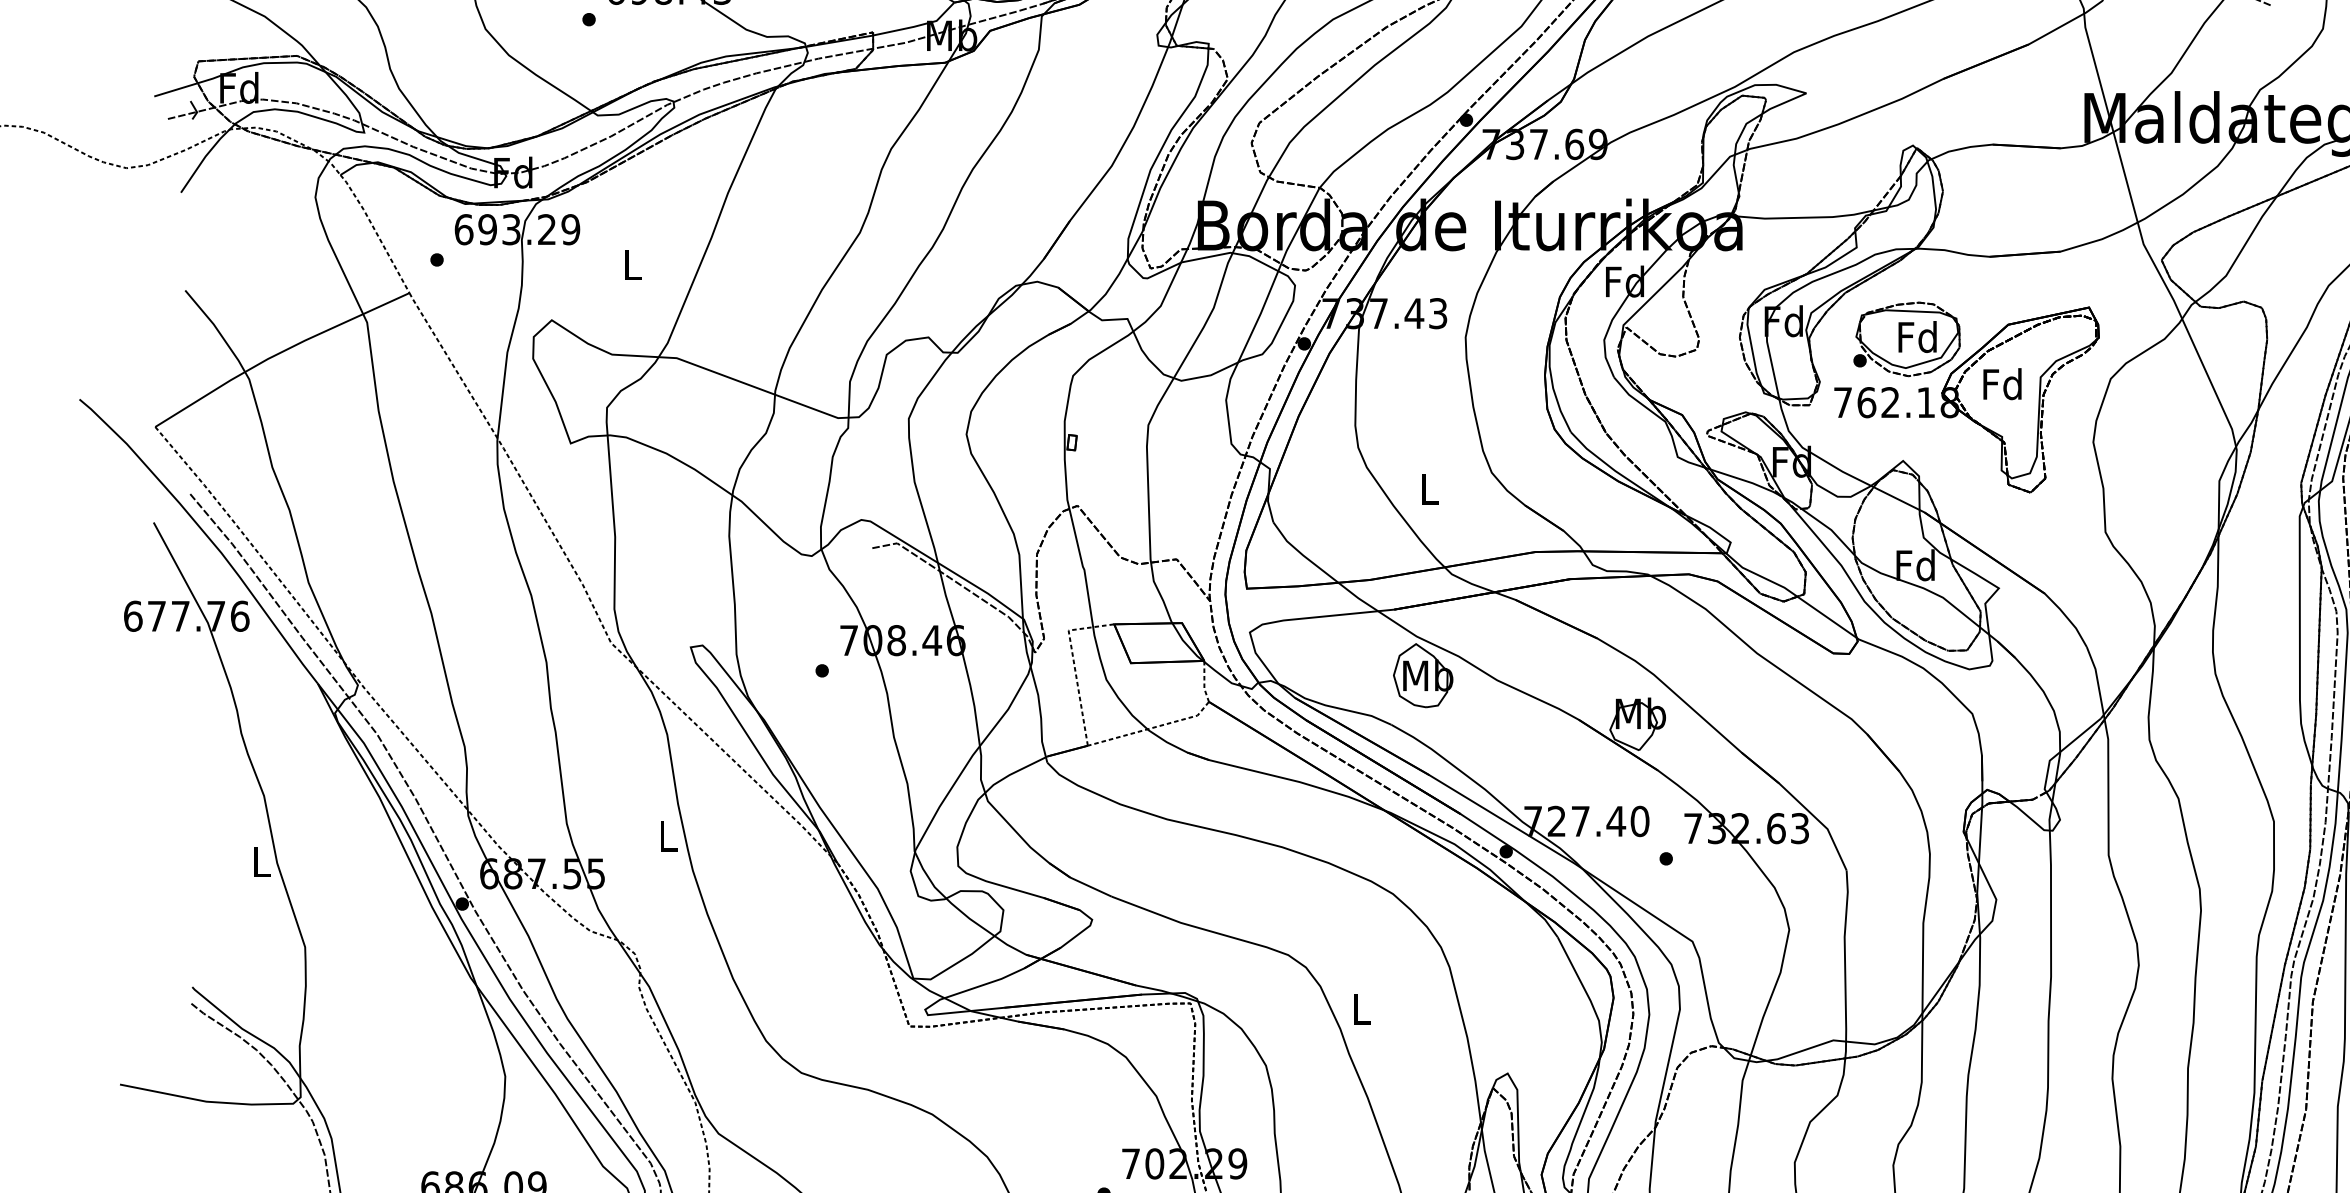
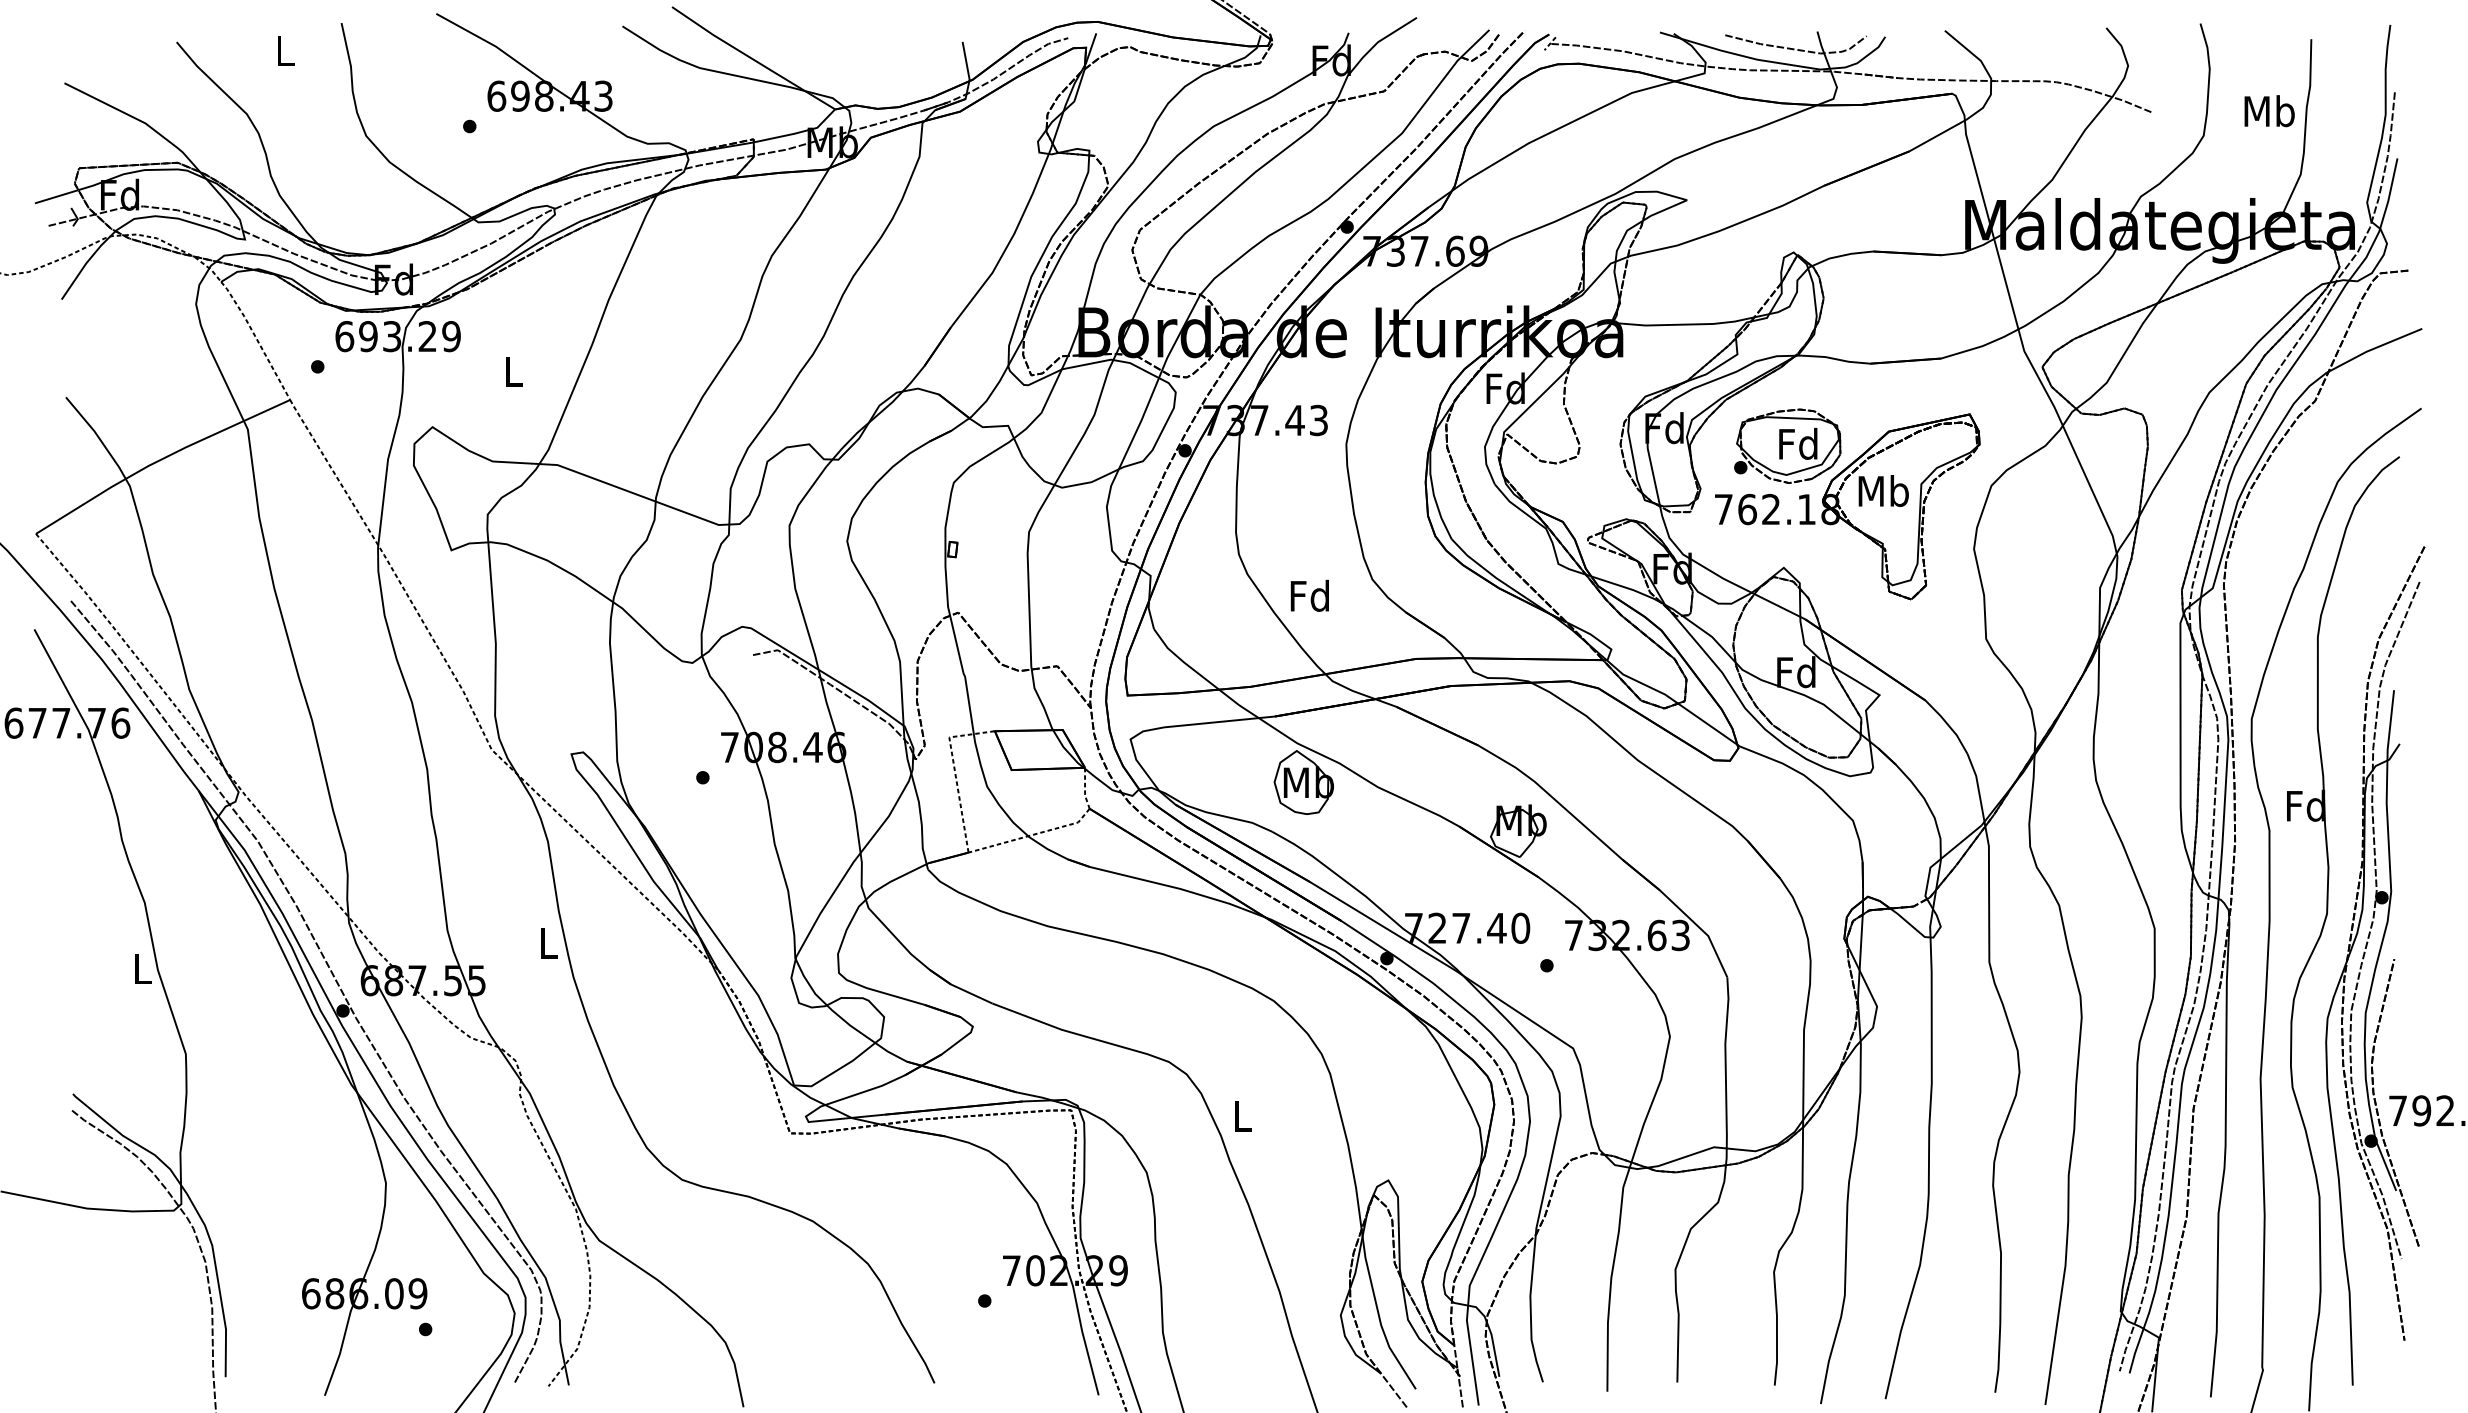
text: (2002, 384) -> (1883, 491), Fd -> Mb
text: (1428, 488) -> (1309, 595), L -> Fd

